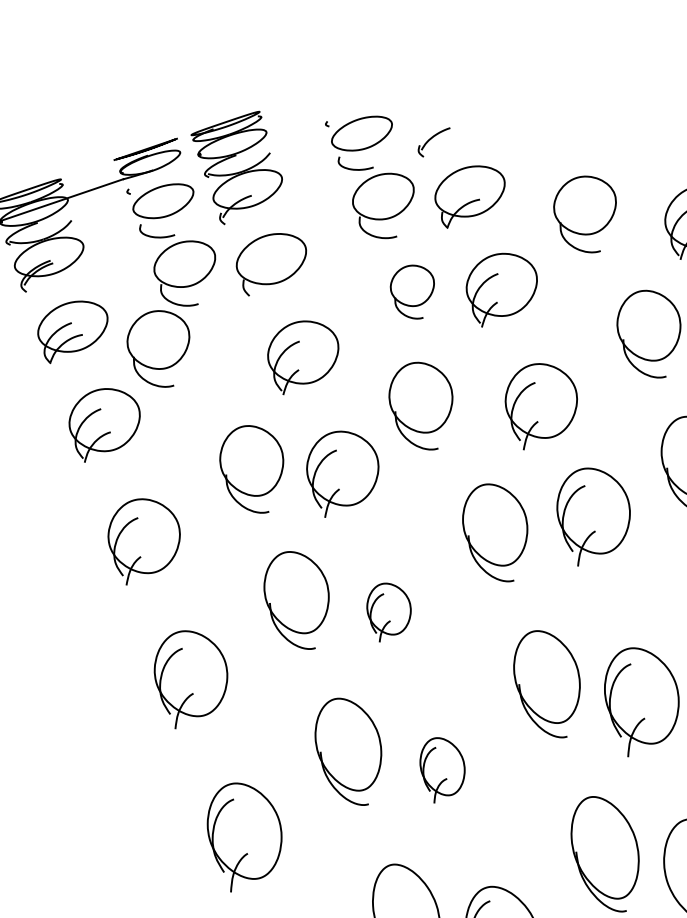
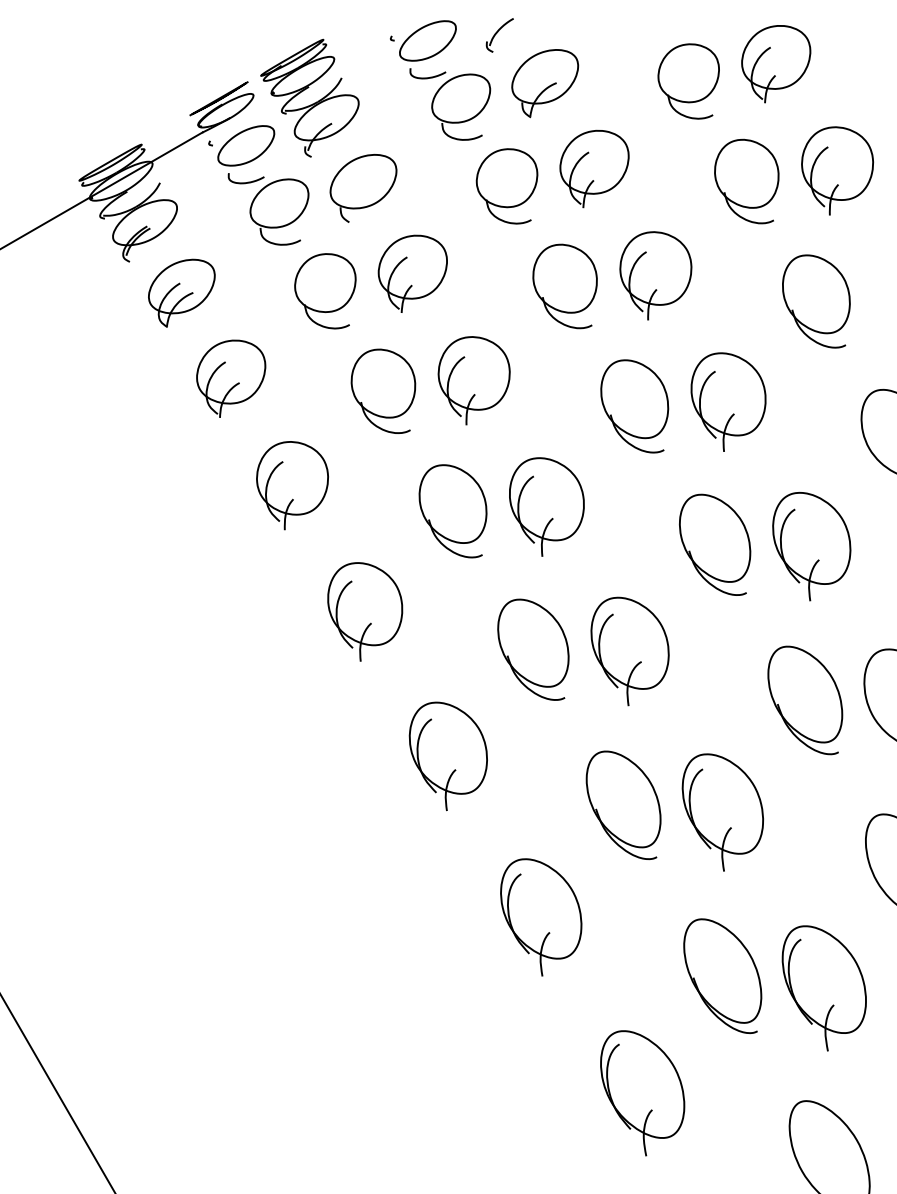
part: (583, 213) -> (688, 81), moved
part: (410, 291) -> (506, 186), size x1.43
part: (156, 348) -> (325, 291), moved
part: (418, 405) -> (564, 286), moved
part: (592, 517) -> (728, 401), moved
part: (387, 613) -> (546, 506), size x1.67
part: (441, 771) -> (629, 651), size x1.67

